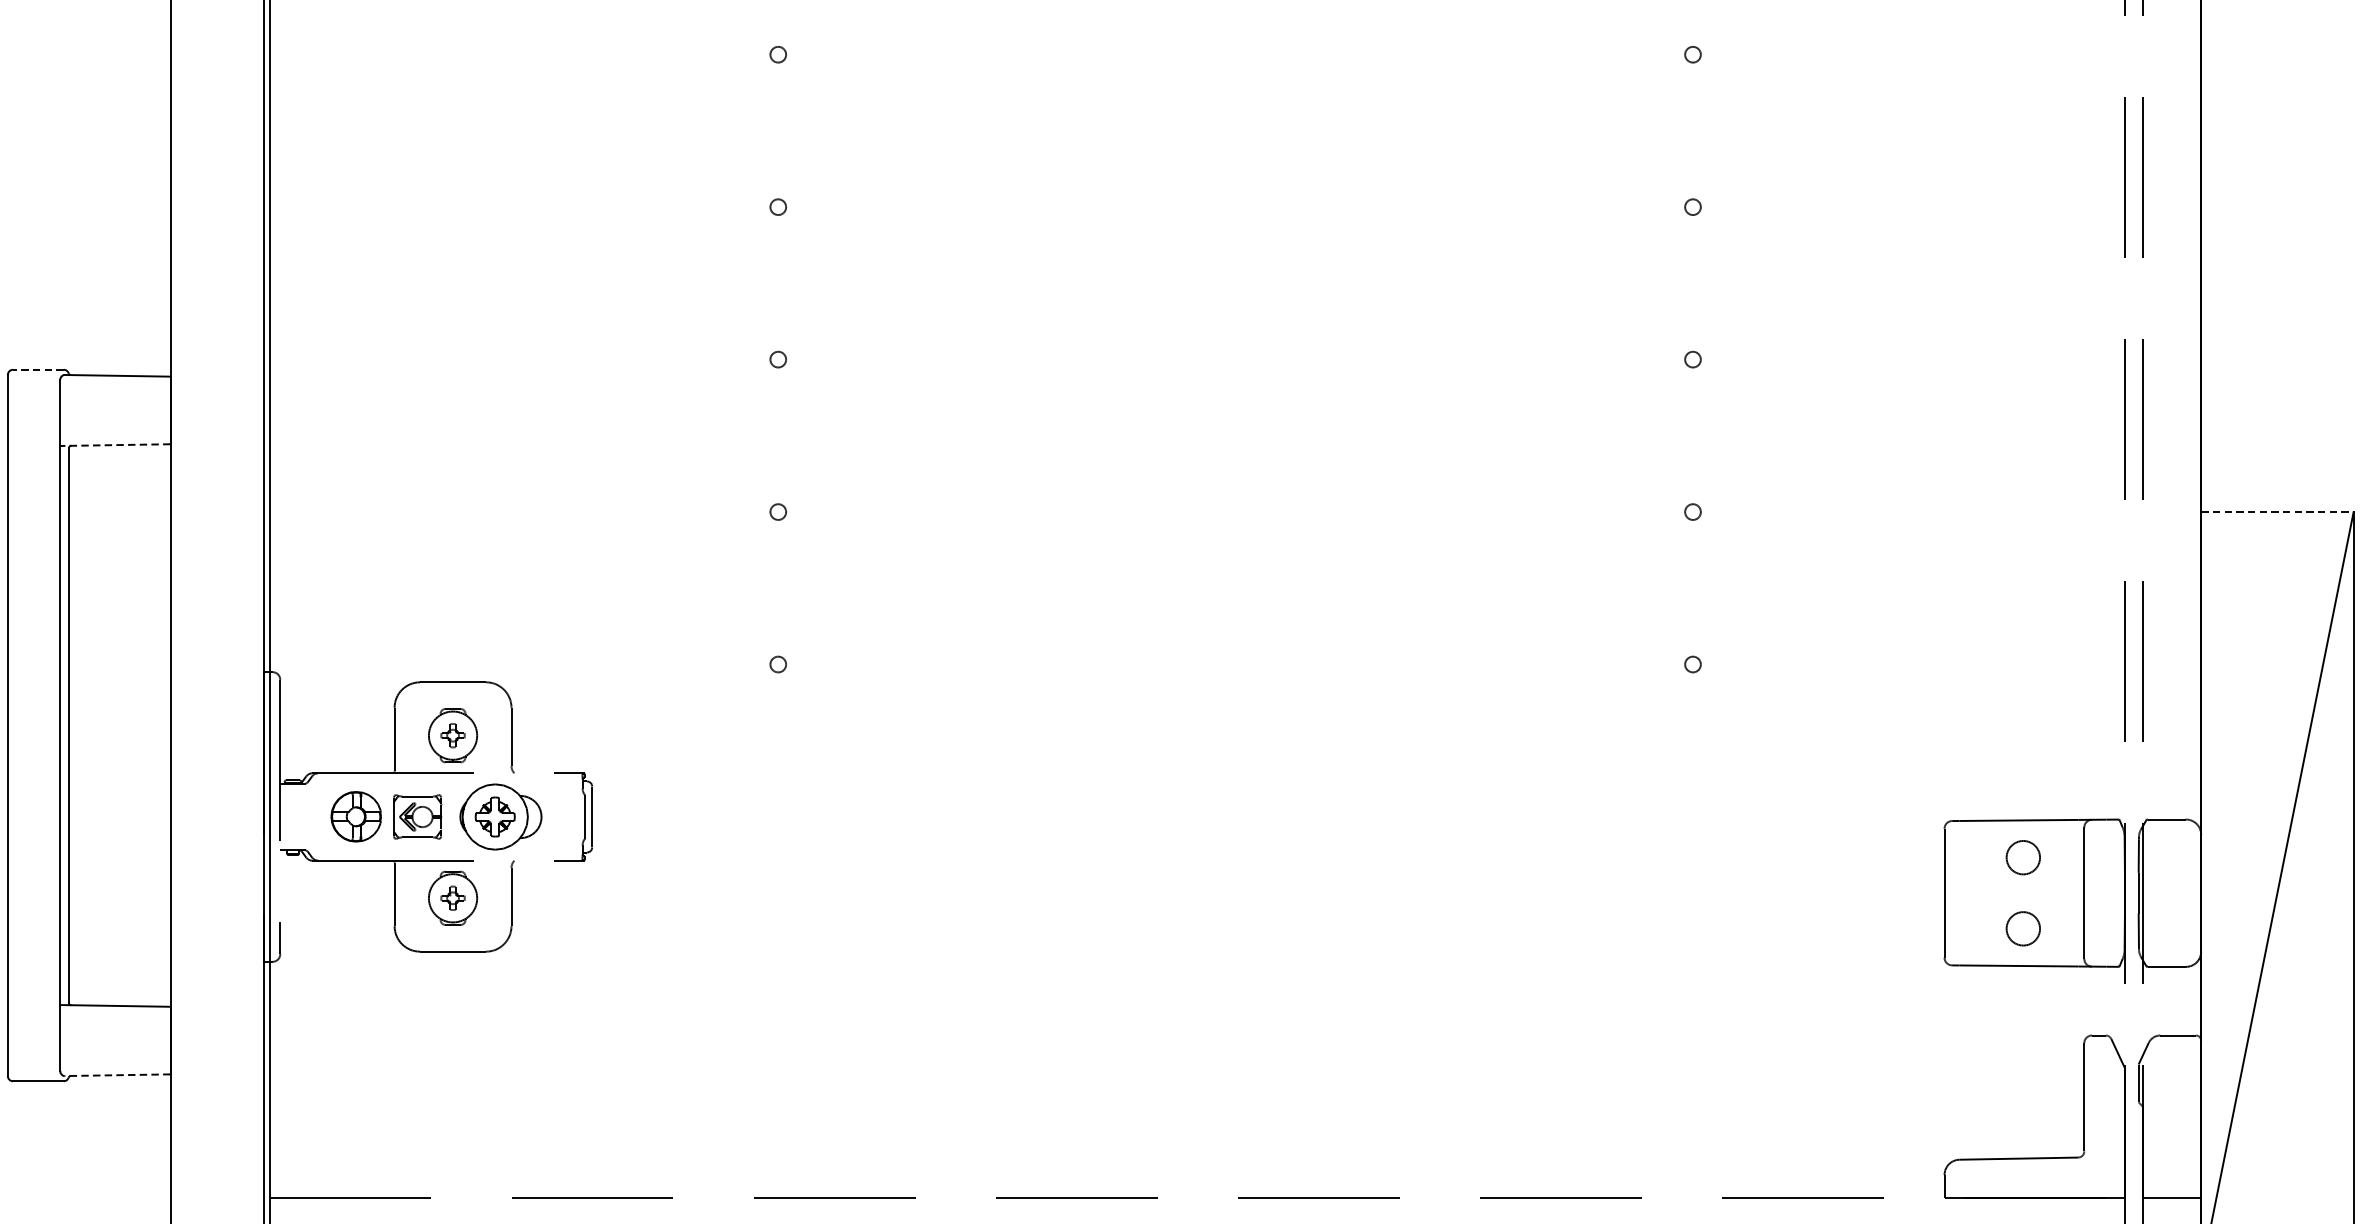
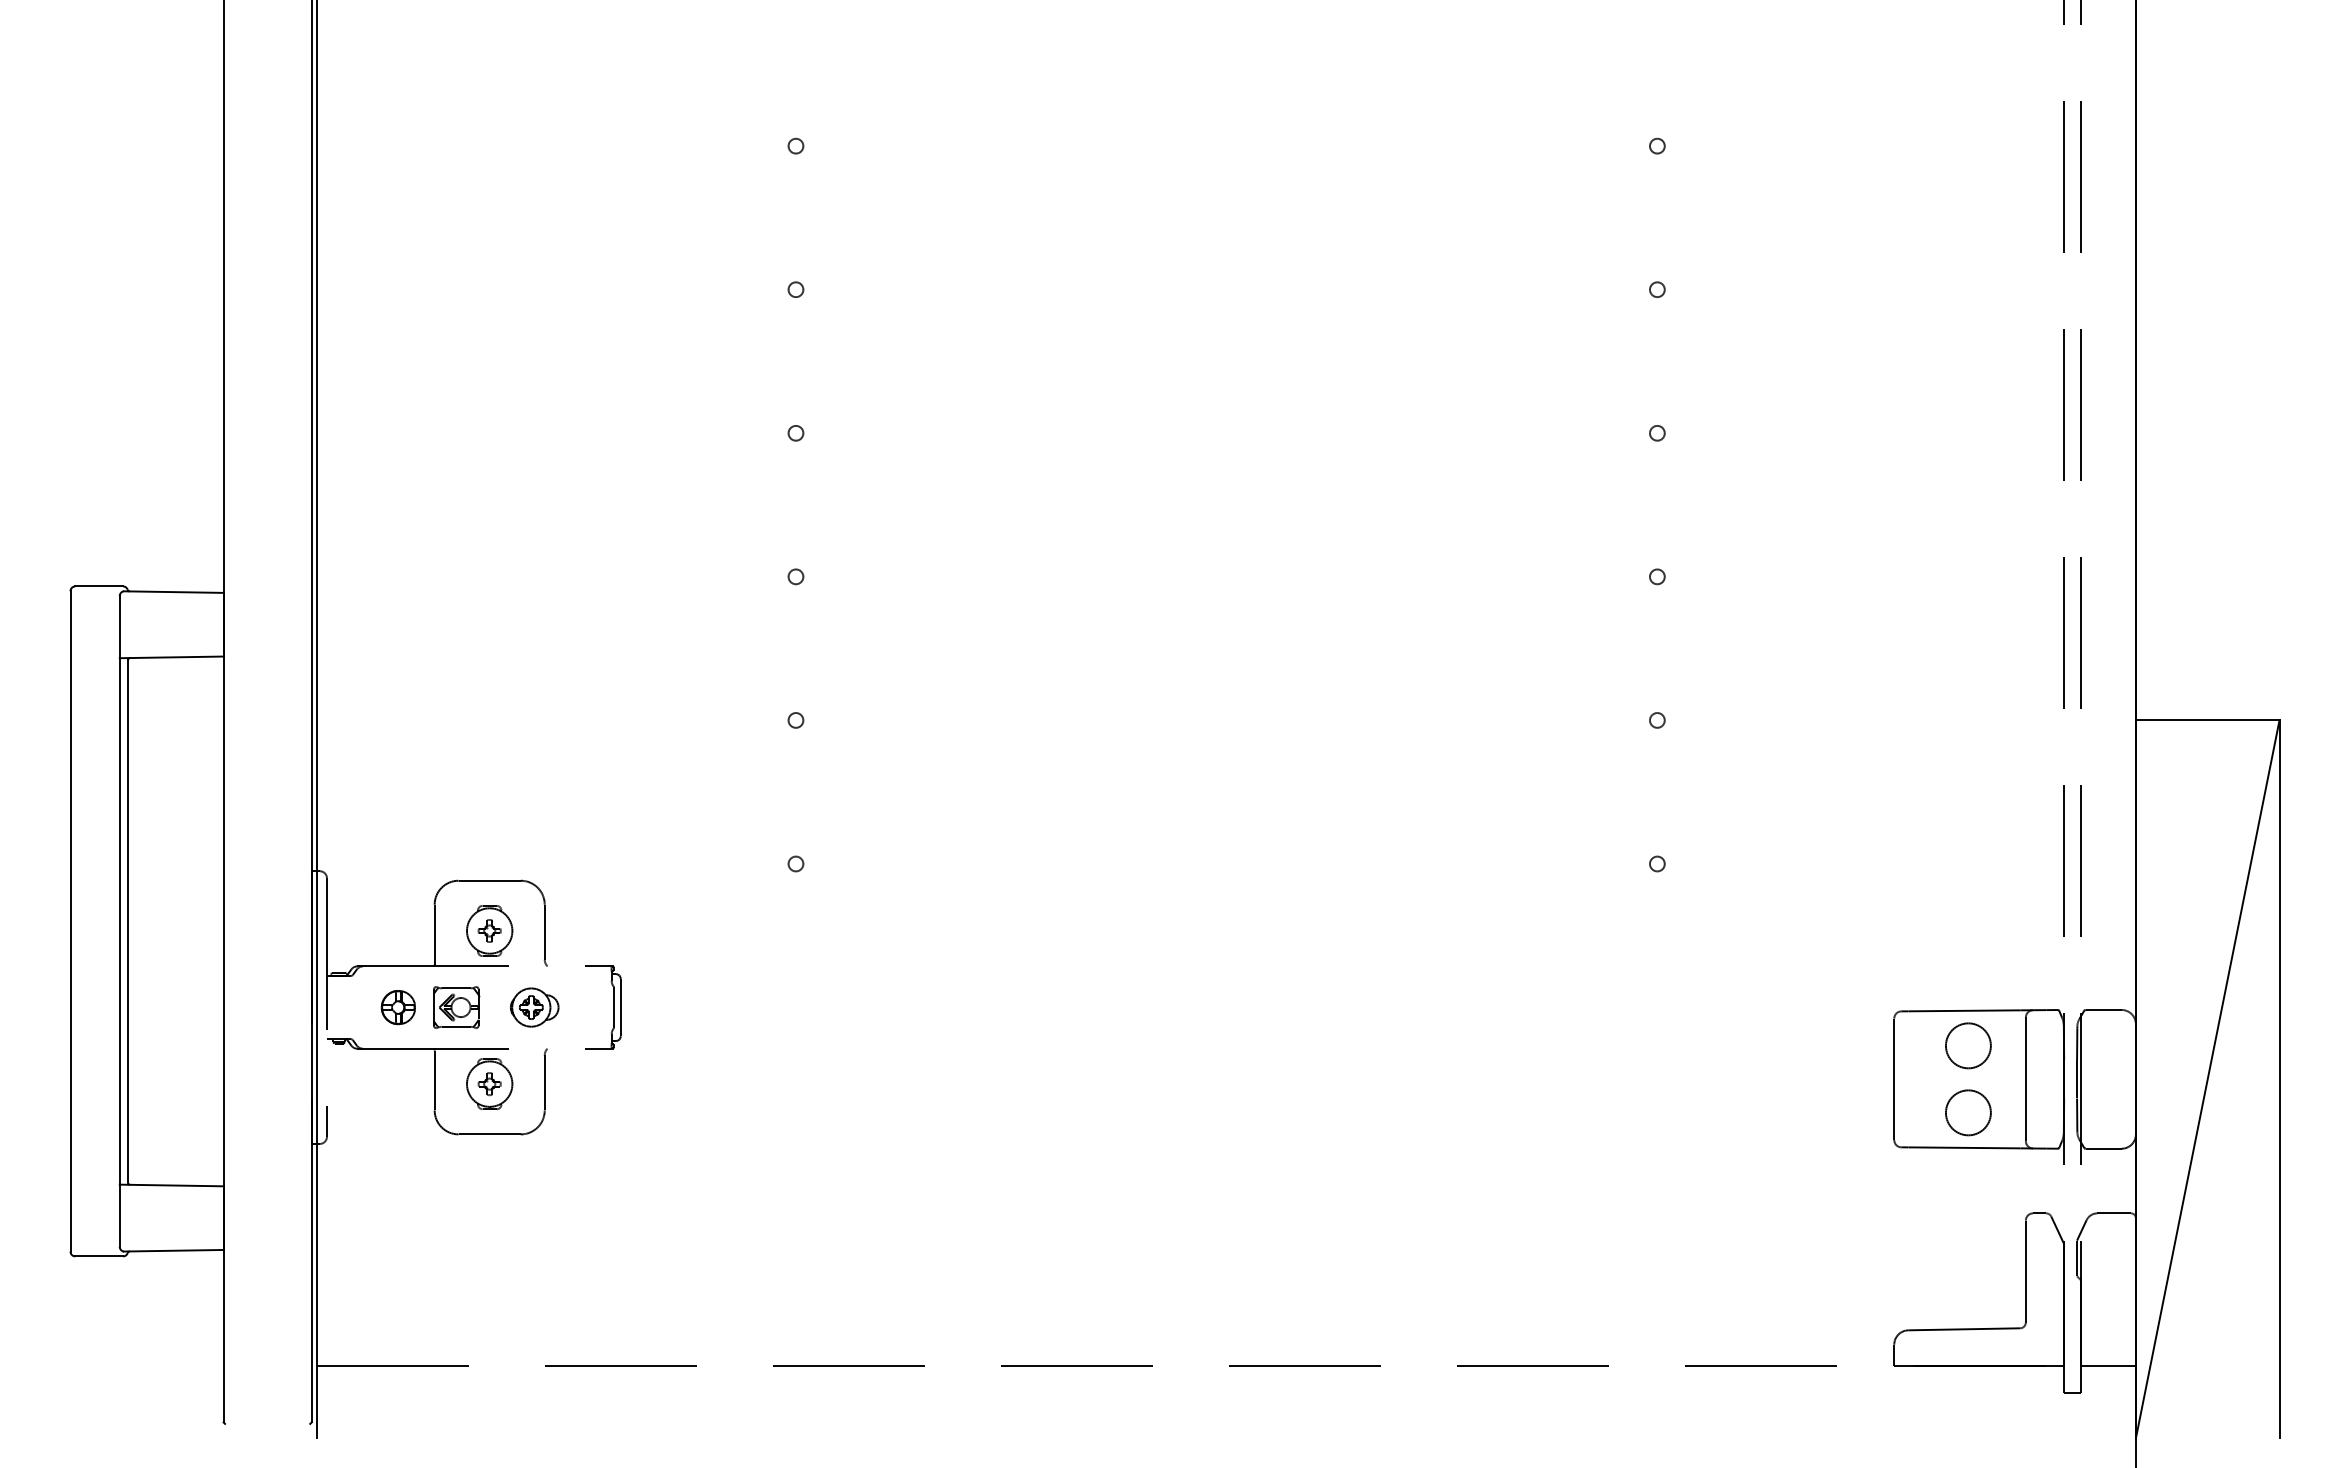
line: (38, 369) -> (99, 586), dashed -> solid
line: (115, 445) -> (171, 657), dashed -> solid
line: (2277, 512) -> (2207, 720), dashed -> solid
part: (355, 816) -> (397, 1007), size x0.71
part: (500, 816) -> (534, 1007), size x0.62
circle: (2023, 857) -> (1968, 1045), size x1.43
circle: (2023, 928) -> (1968, 1112), size x1.43
line: (117, 1074) -> (173, 1250), dashed -> solid

